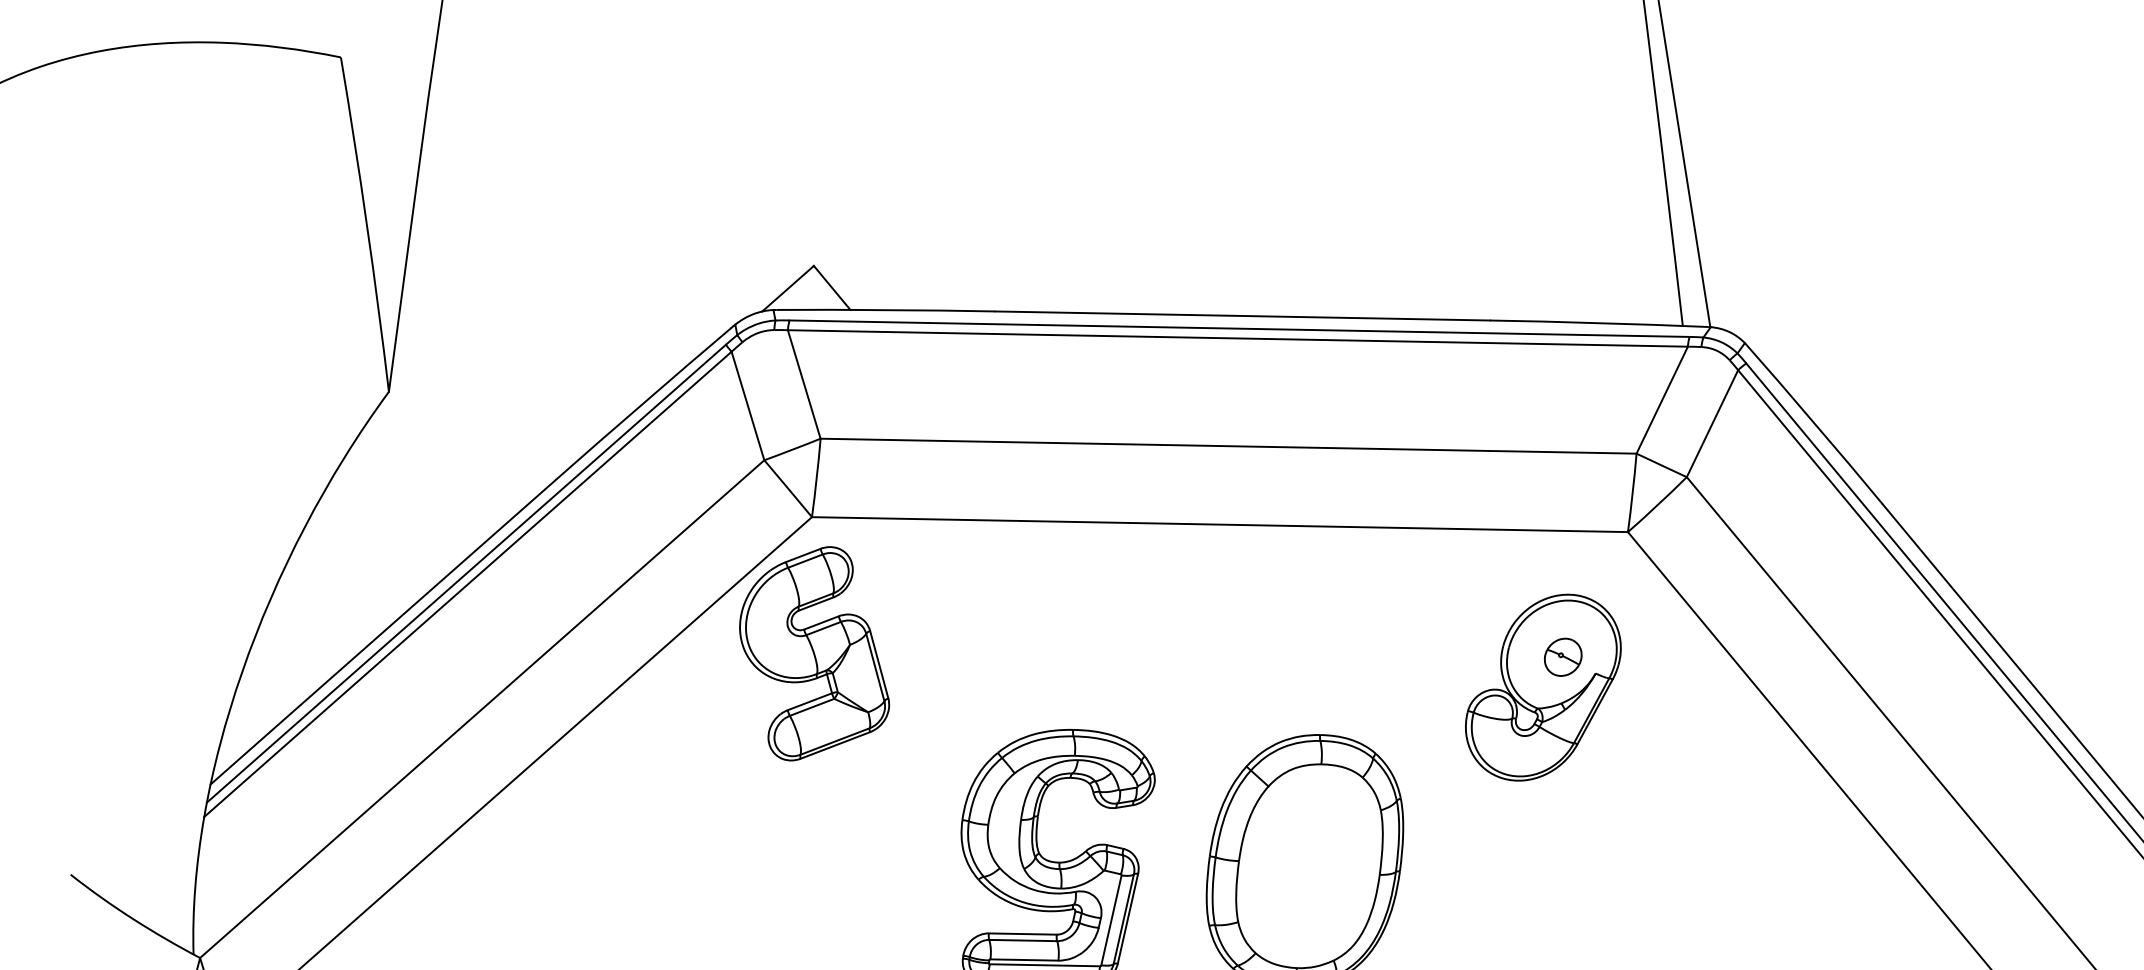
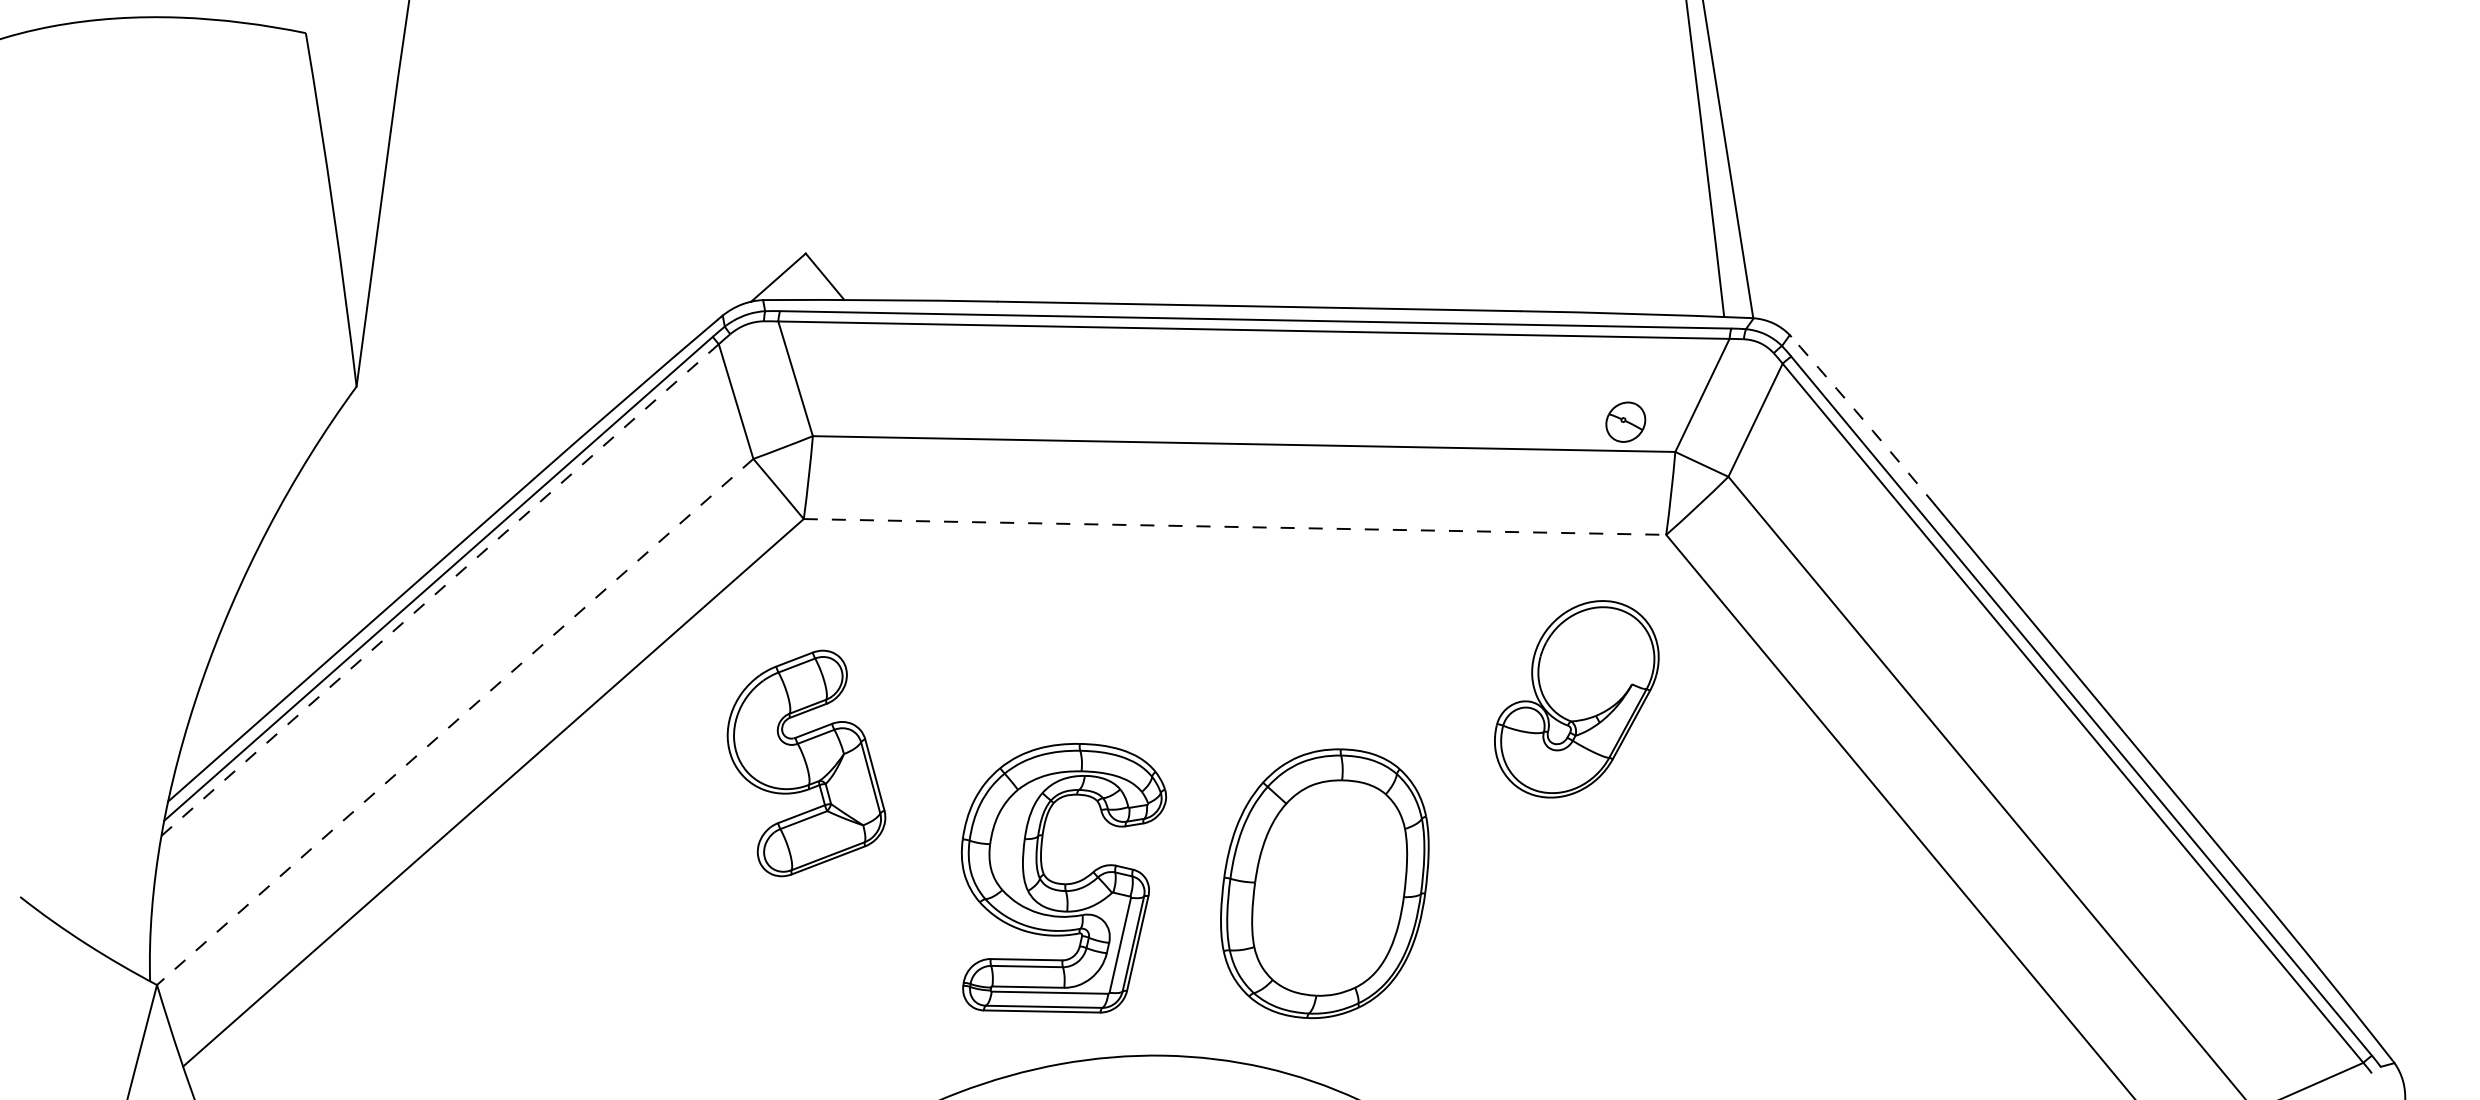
arc: (1815, 423) -> (1864, 420), solid -> dashed
line: (1220, 524) -> (1235, 526), solid -> dashed
line: (468, 584) -> (440, 590), solid -> dashed
part: (814, 653) -> (806, 763), moved
part: (1562, 656) -> (1625, 421), moved
line: (482, 708) -> (455, 721), solid -> dashed

